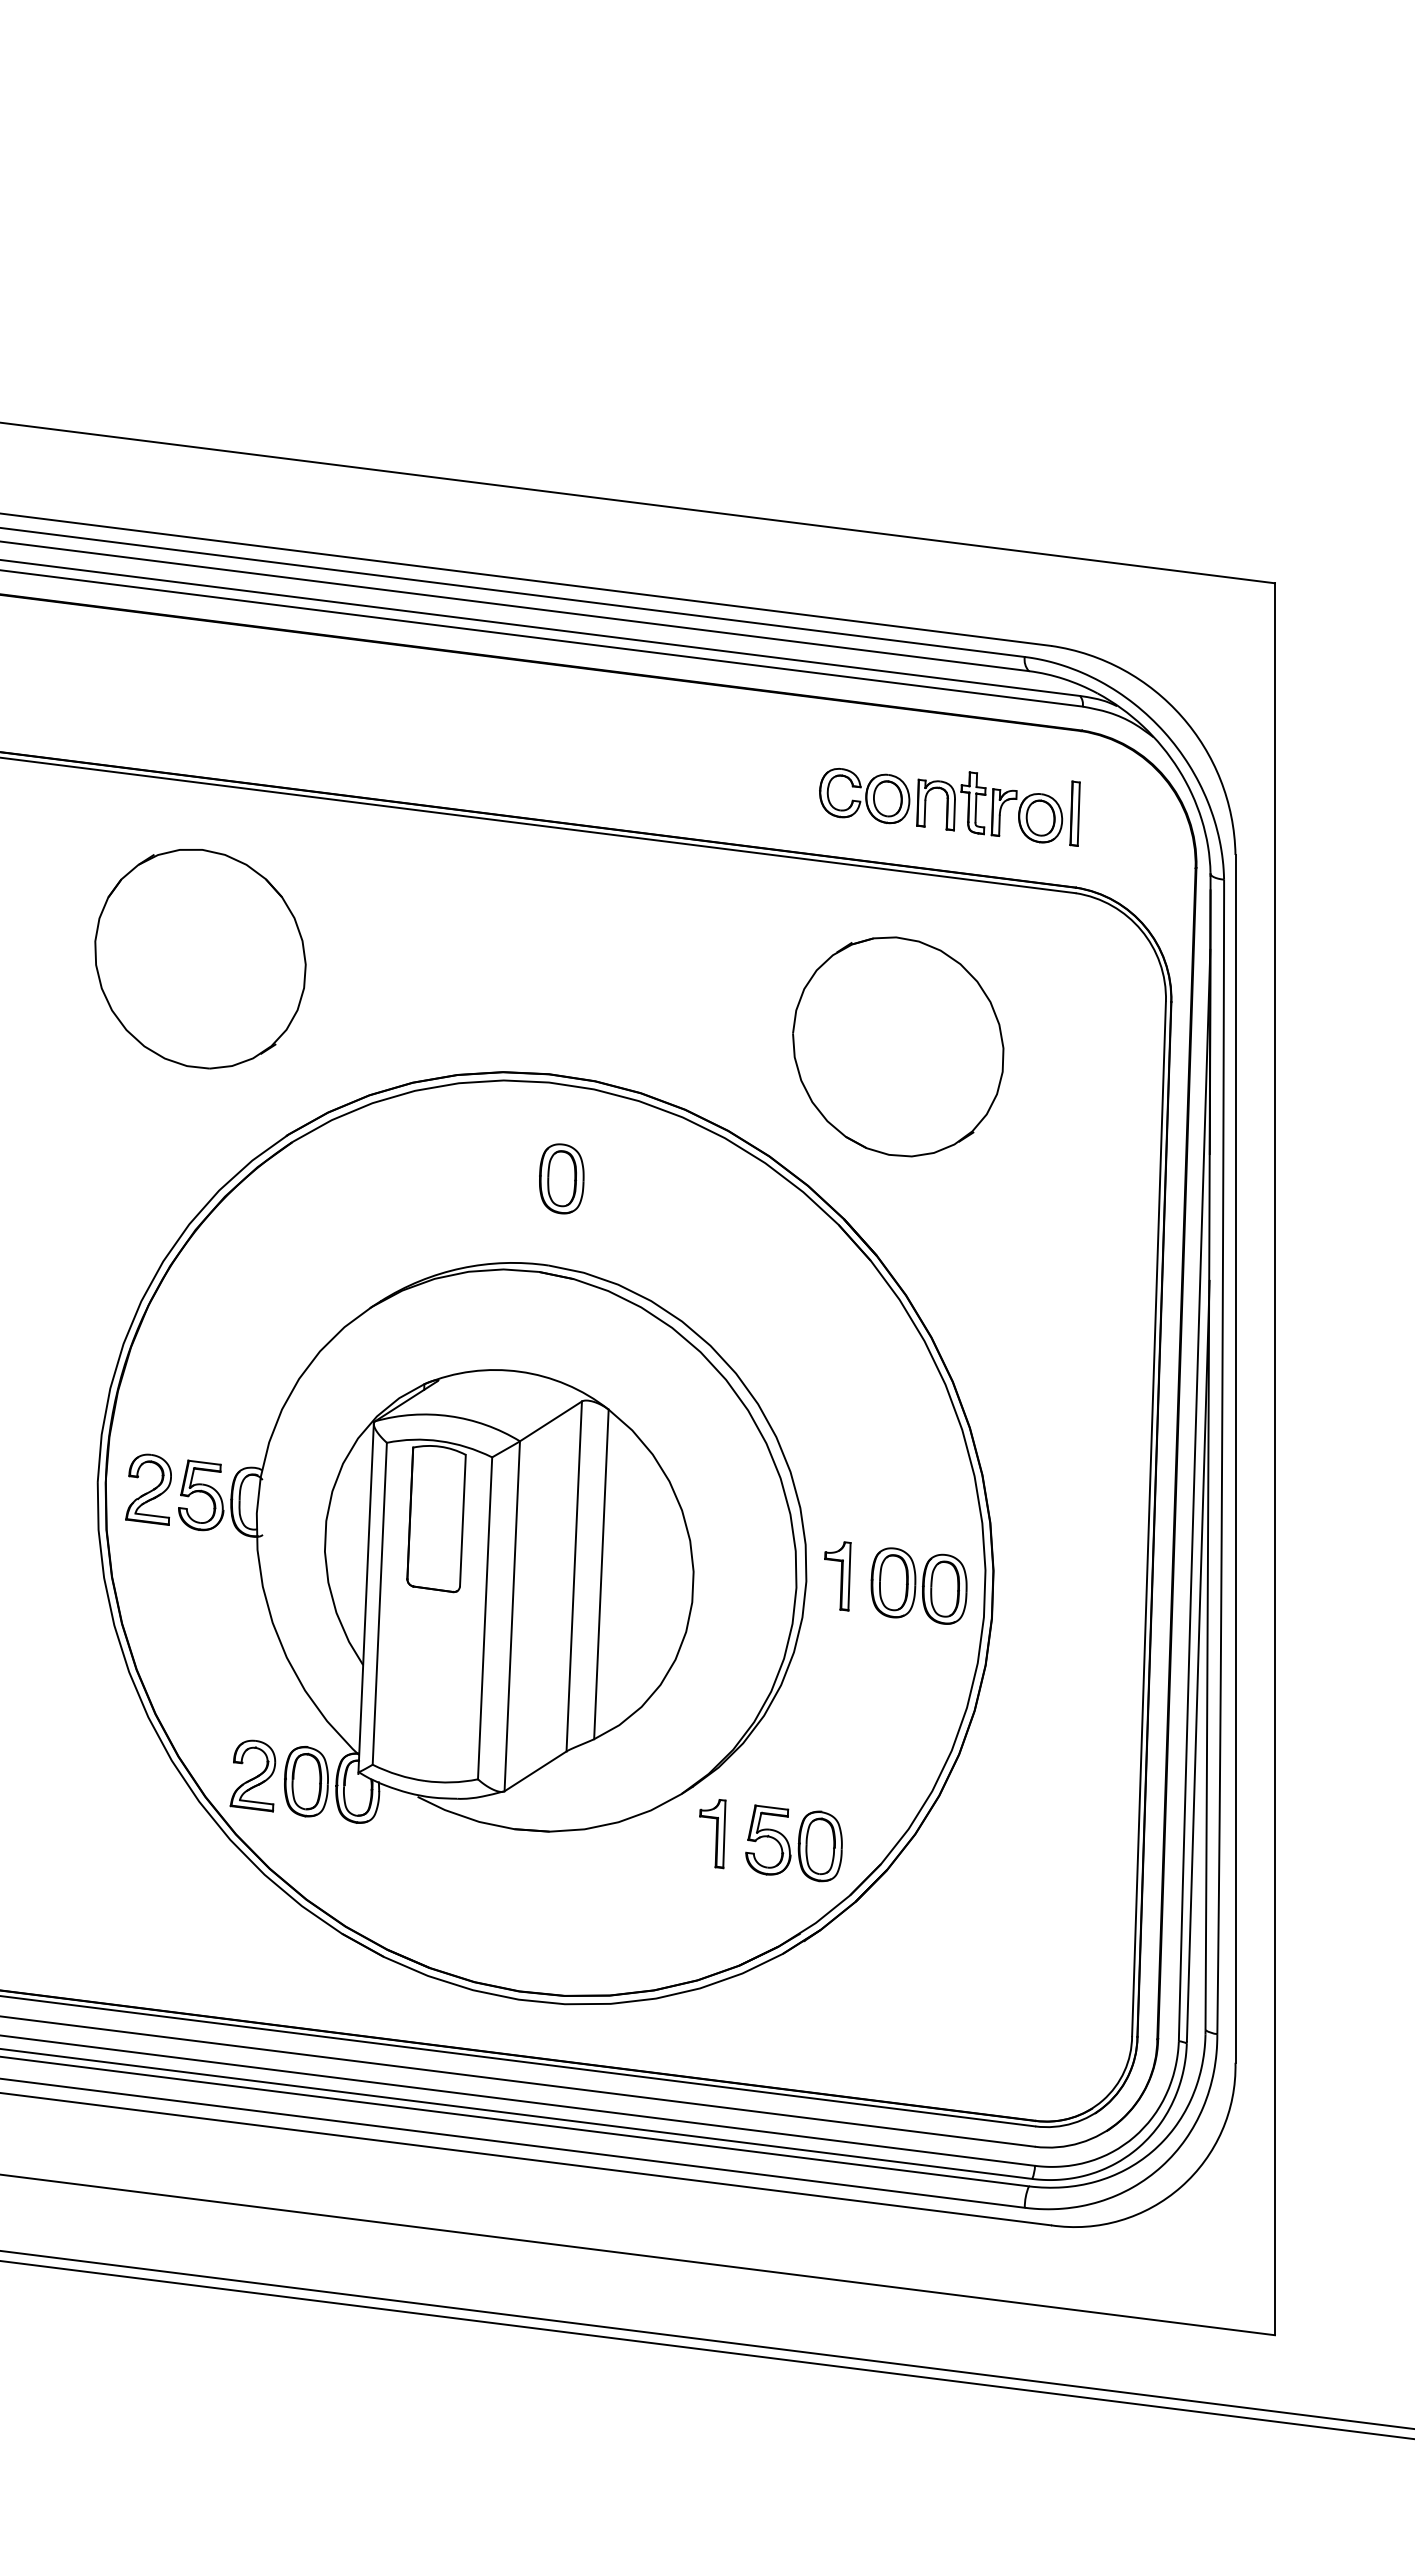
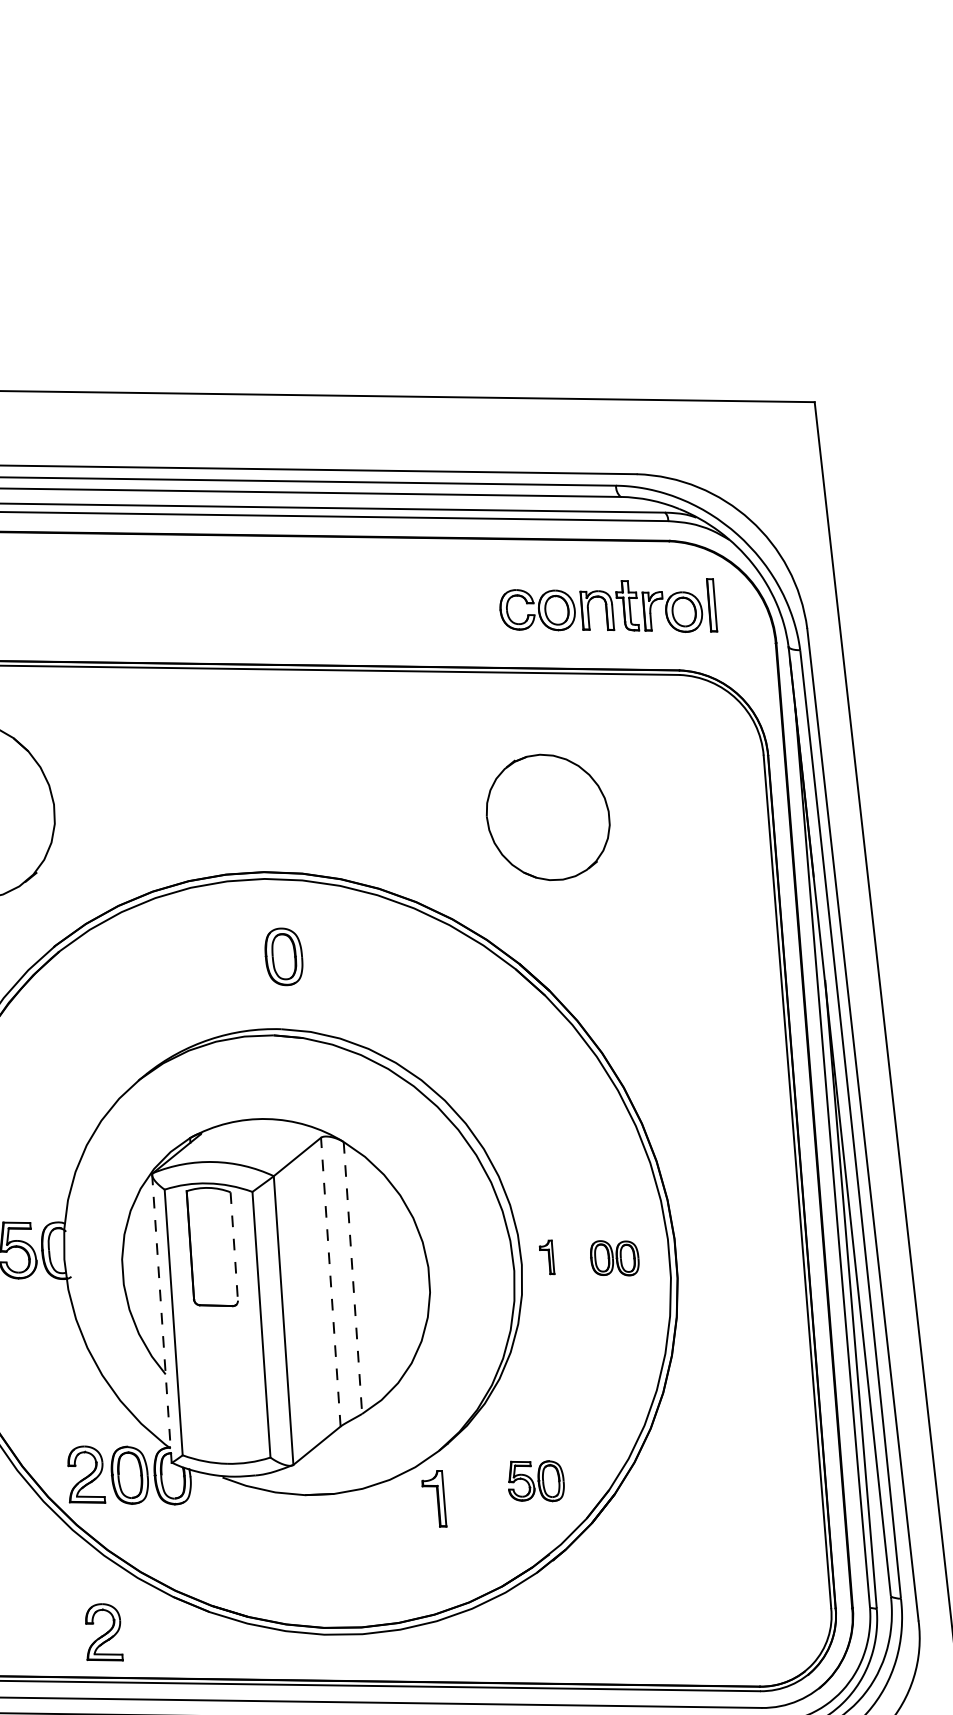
part: (949, 807) -> (608, 611), moved
part: (898, 1046) -> (548, 817), size x0.7
line: (462, 1520) -> (233, 1246), solid -> dashed
line: (601, 1574) -> (353, 1278), solid -> dashed
line: (574, 1575) -> (330, 1281), solid -> dashed
part: (837, 1576) -> (546, 1257), size x0.6
part: (918, 1585) -> (614, 1257), size x0.6
line: (366, 1598) -> (162, 1319), solid -> dashed
part: (712, 1834) -> (434, 1500), moved
part: (793, 1843) -> (535, 1481), size x0.7
part: (252, 1967) -> (102, 1632), added

